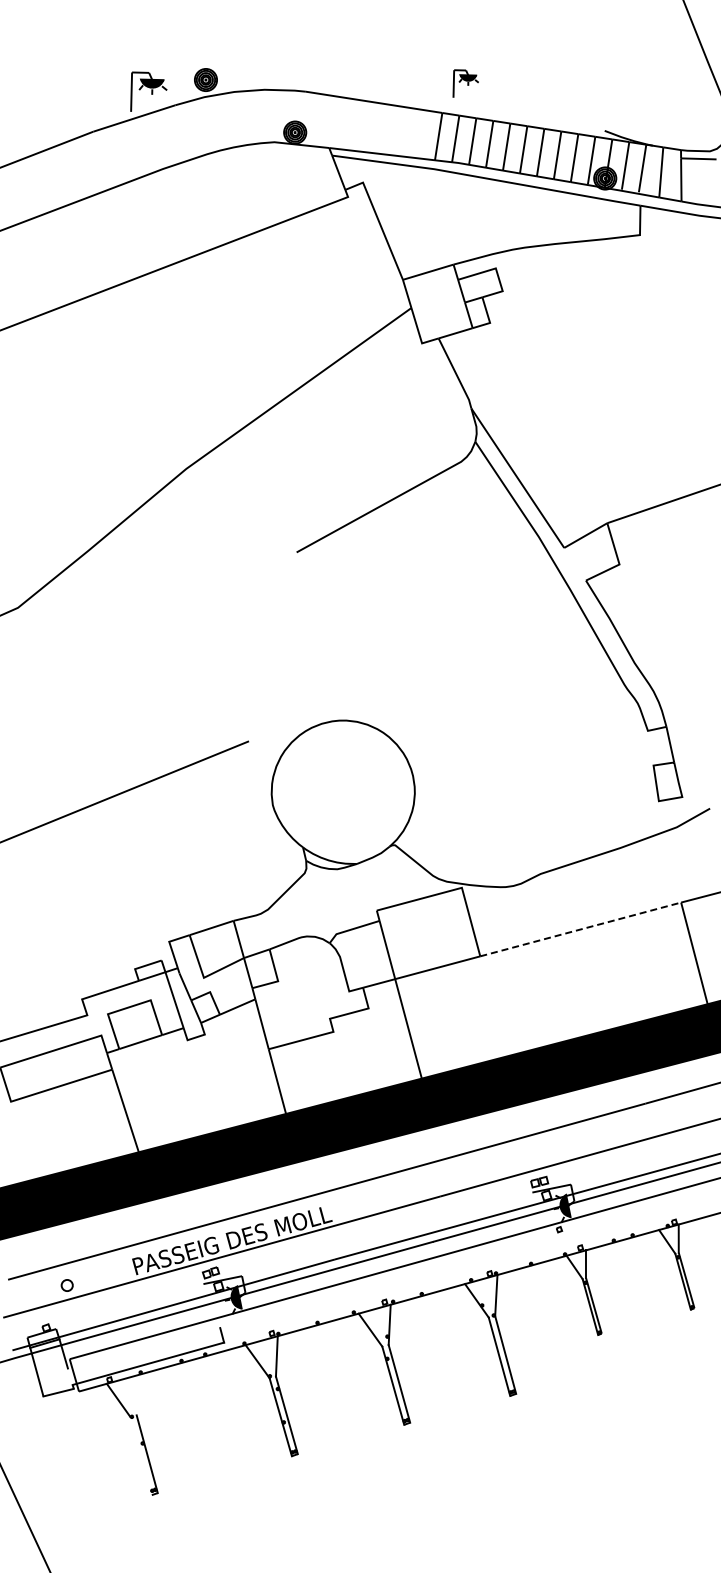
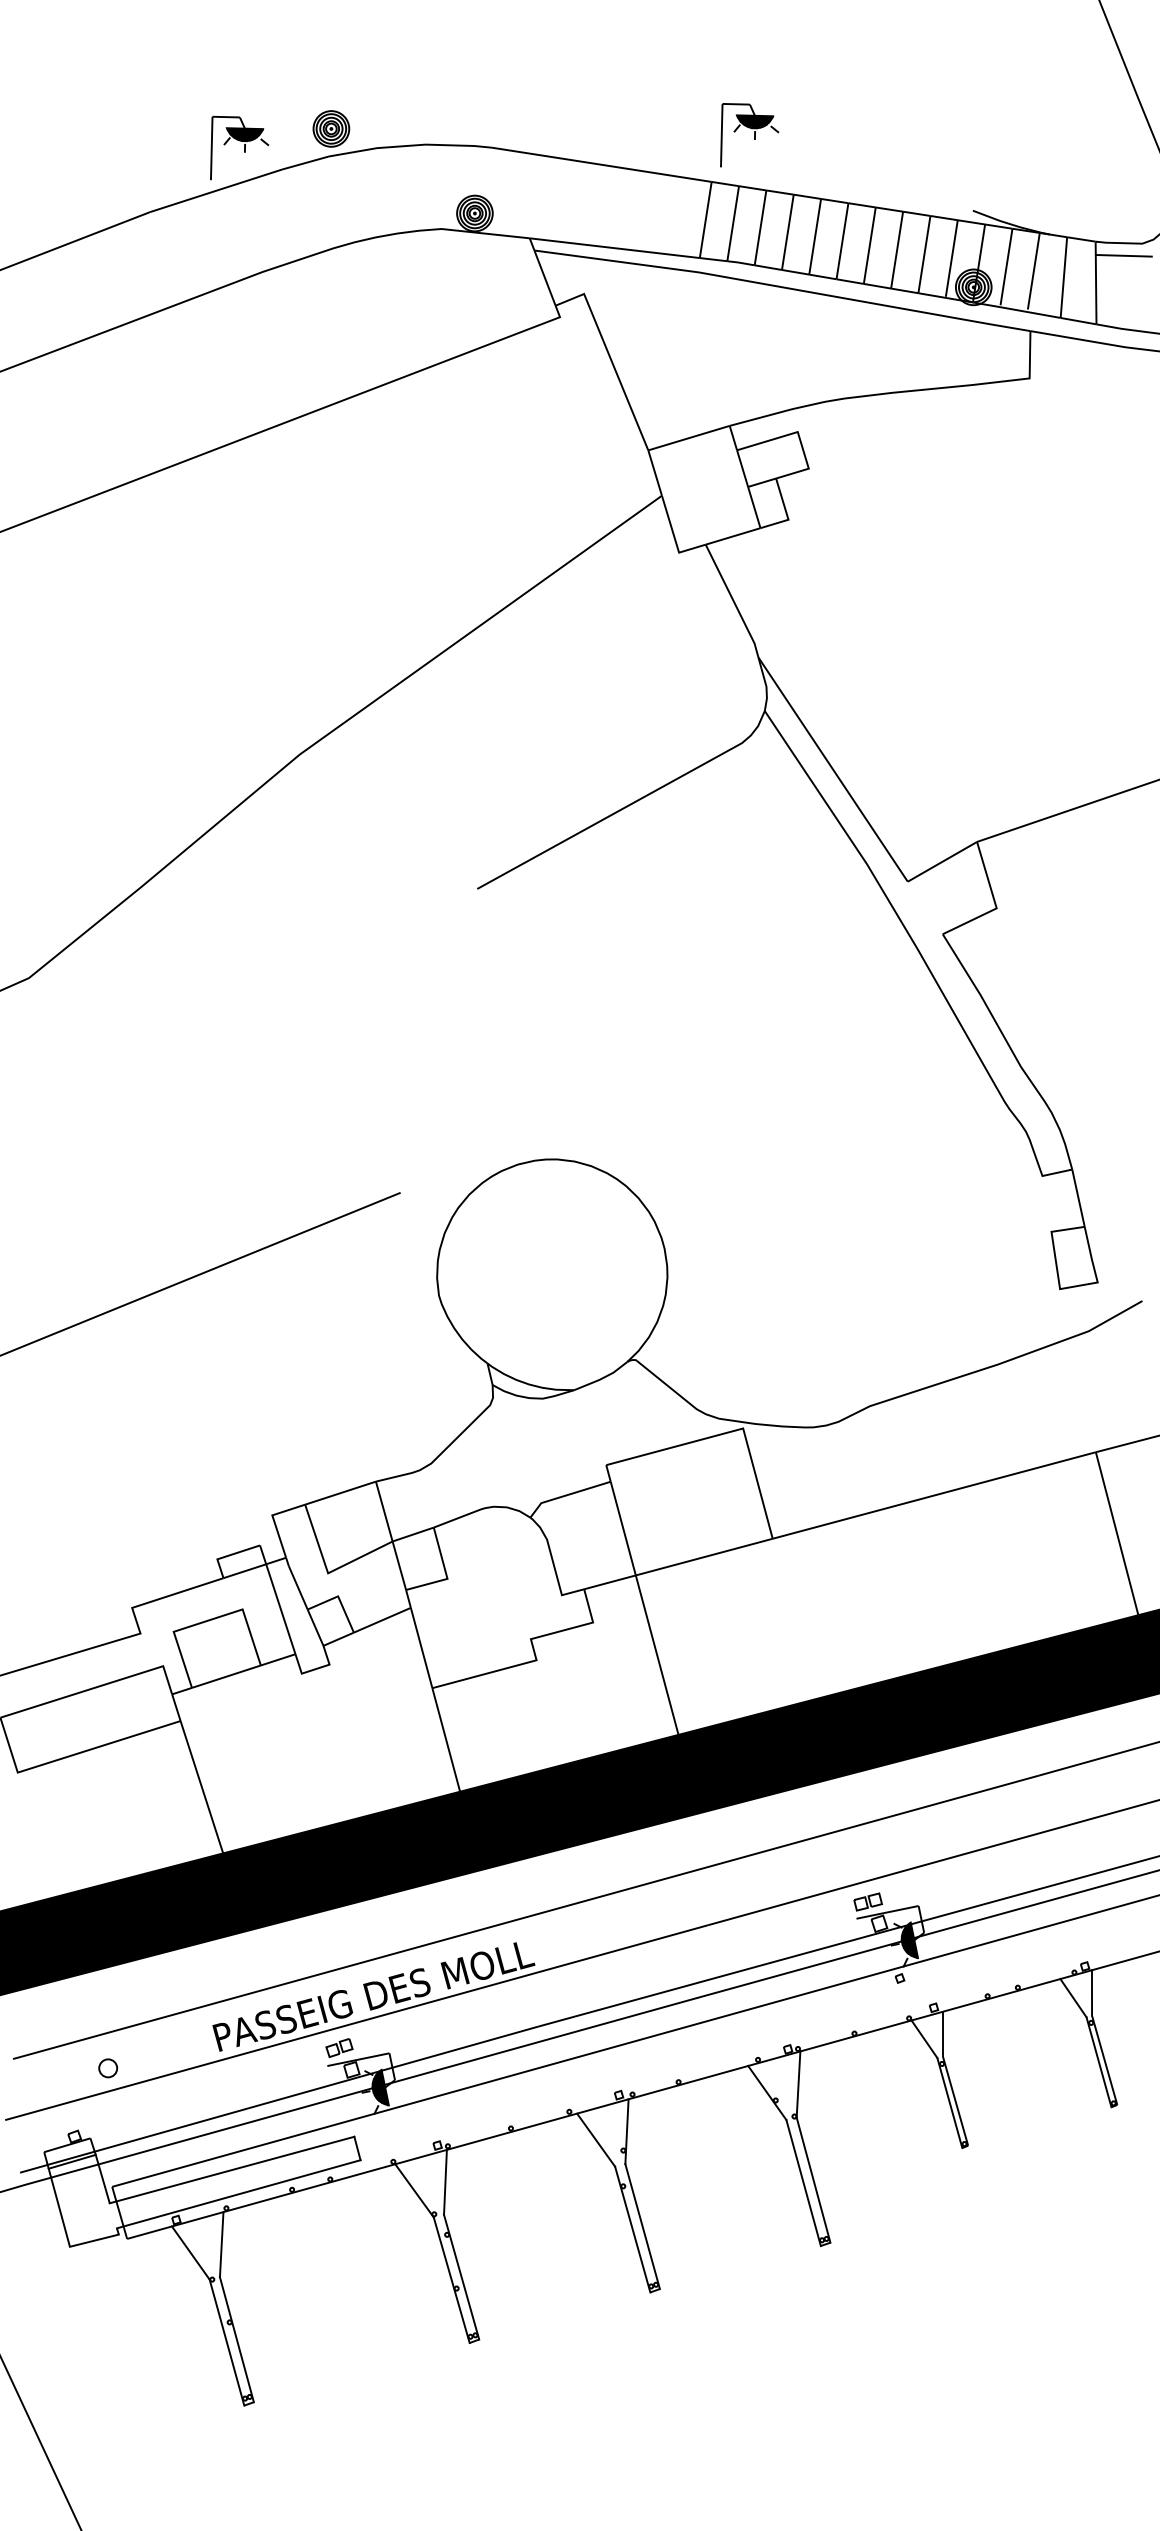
part: (465, 83) -> (748, 134), size x1.43
line: (580, 929) -> (933, 1495), dashed -> solid
line: (144, 1348) -> (232, 2169), added
line: (137, 1394) -> (221, 2243), added
line: (140, 1455) -> (226, 2341), added

